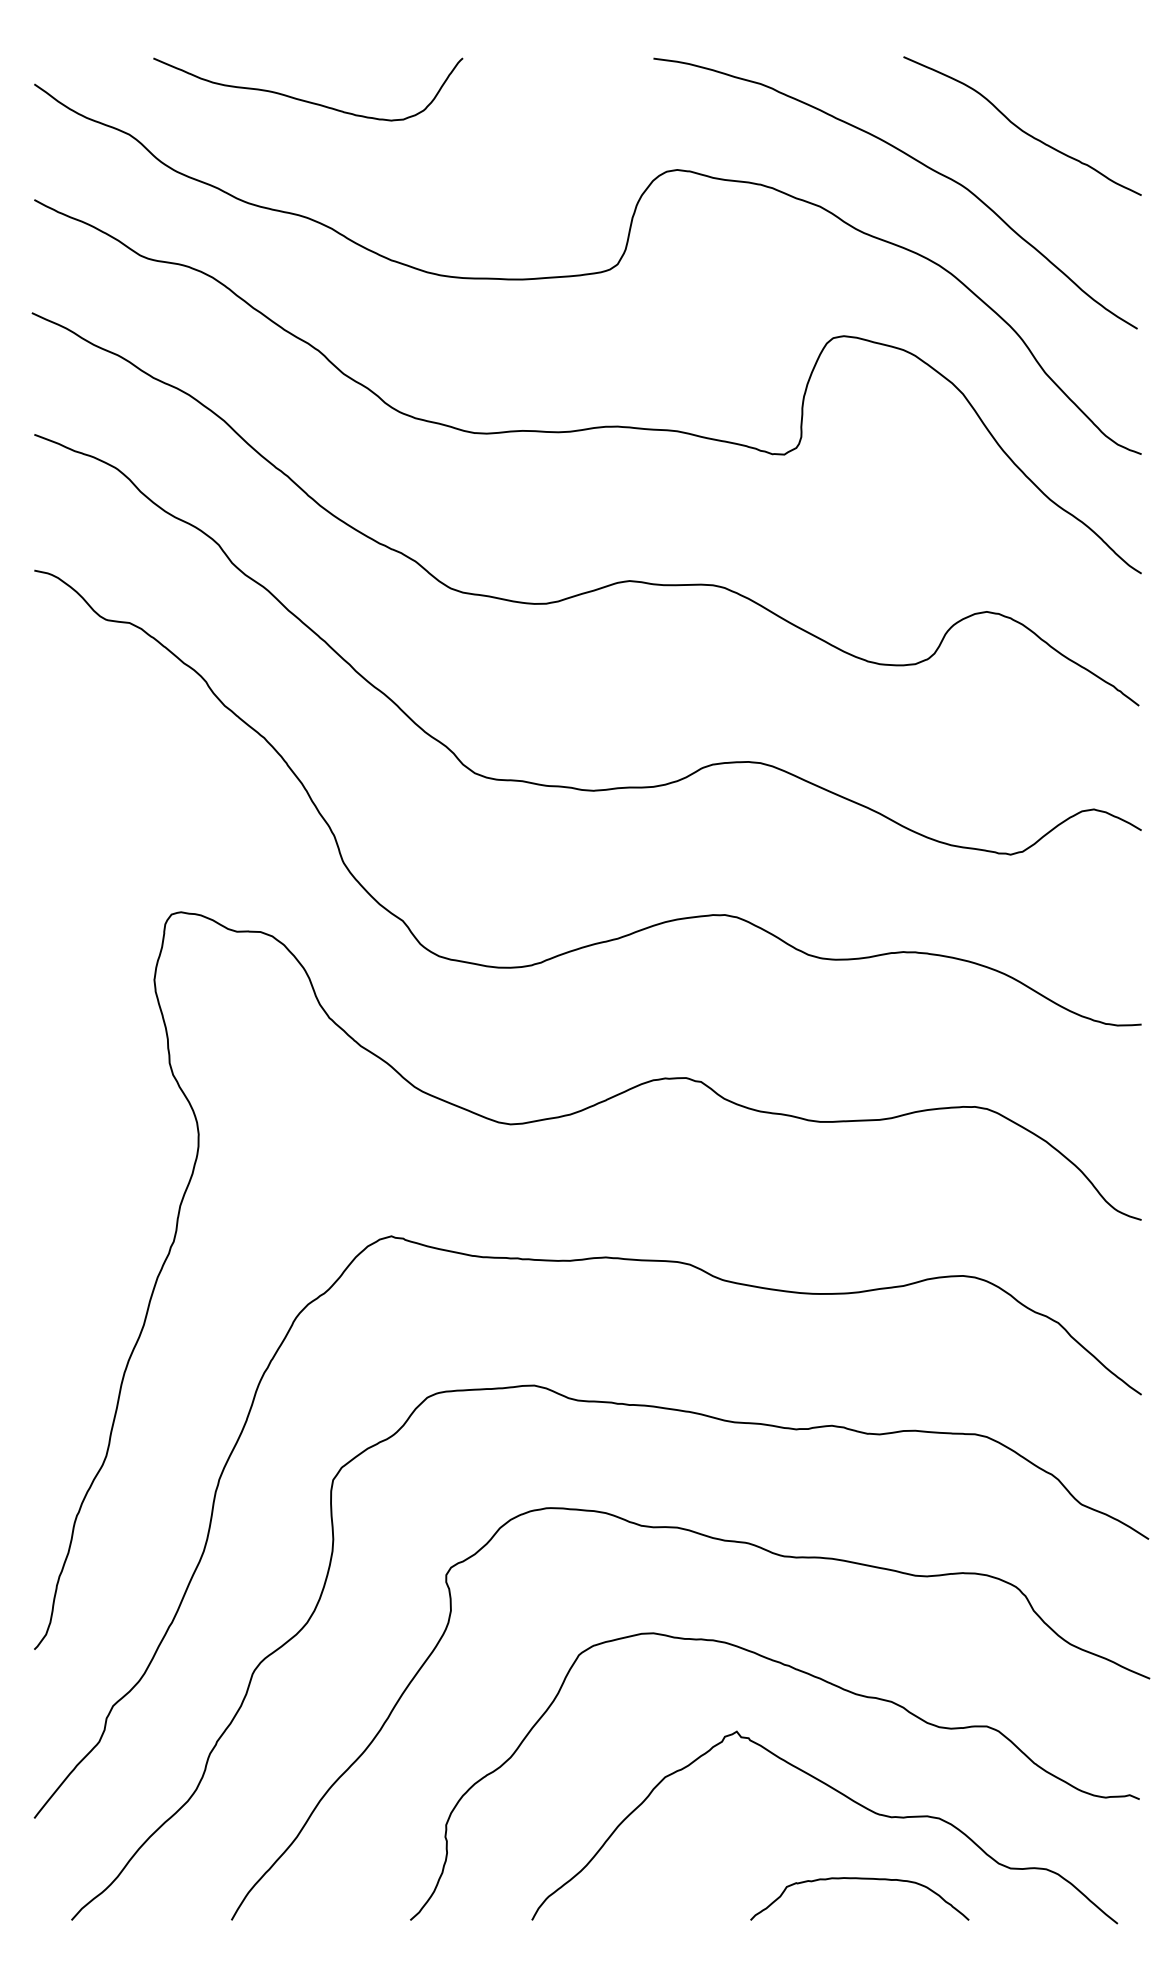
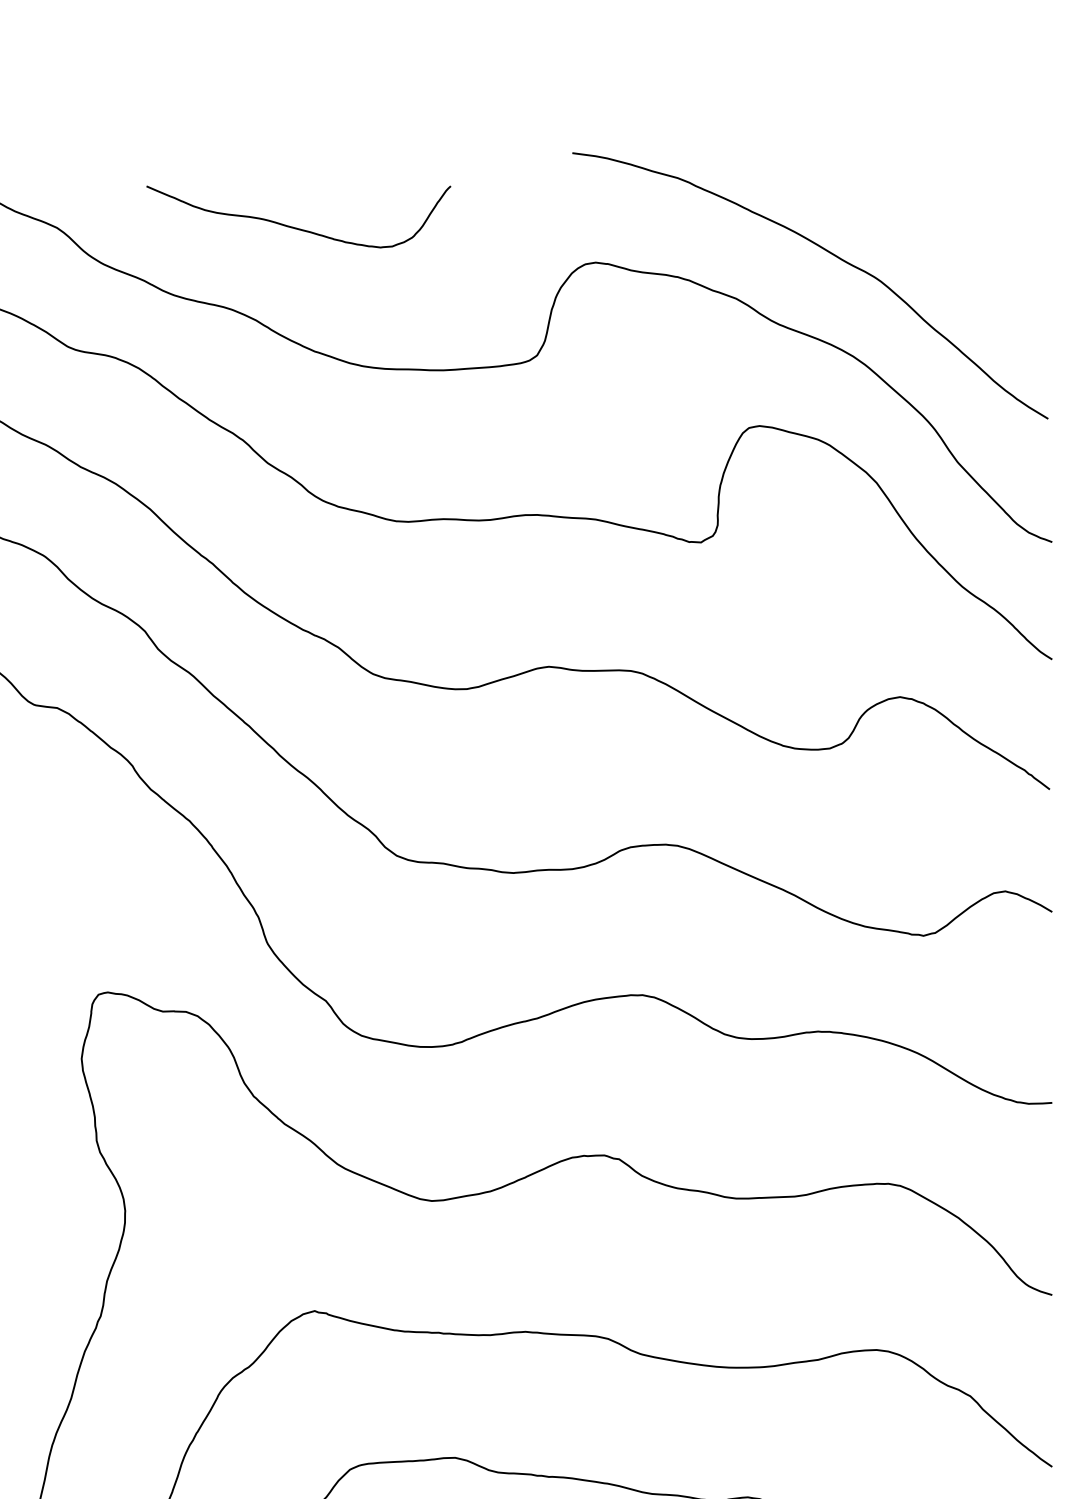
curve: (307, 100) -> (298, 227), moved
curve: (1021, 128) -> (934, 221), removed

